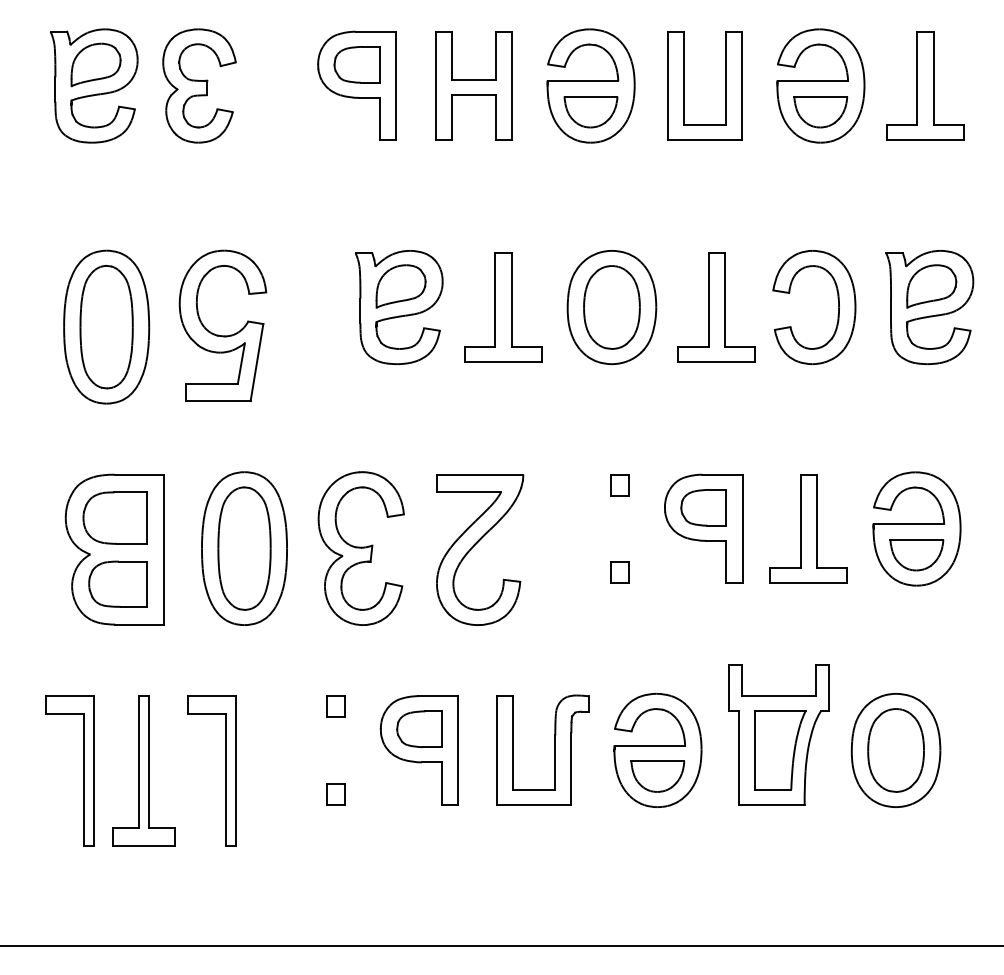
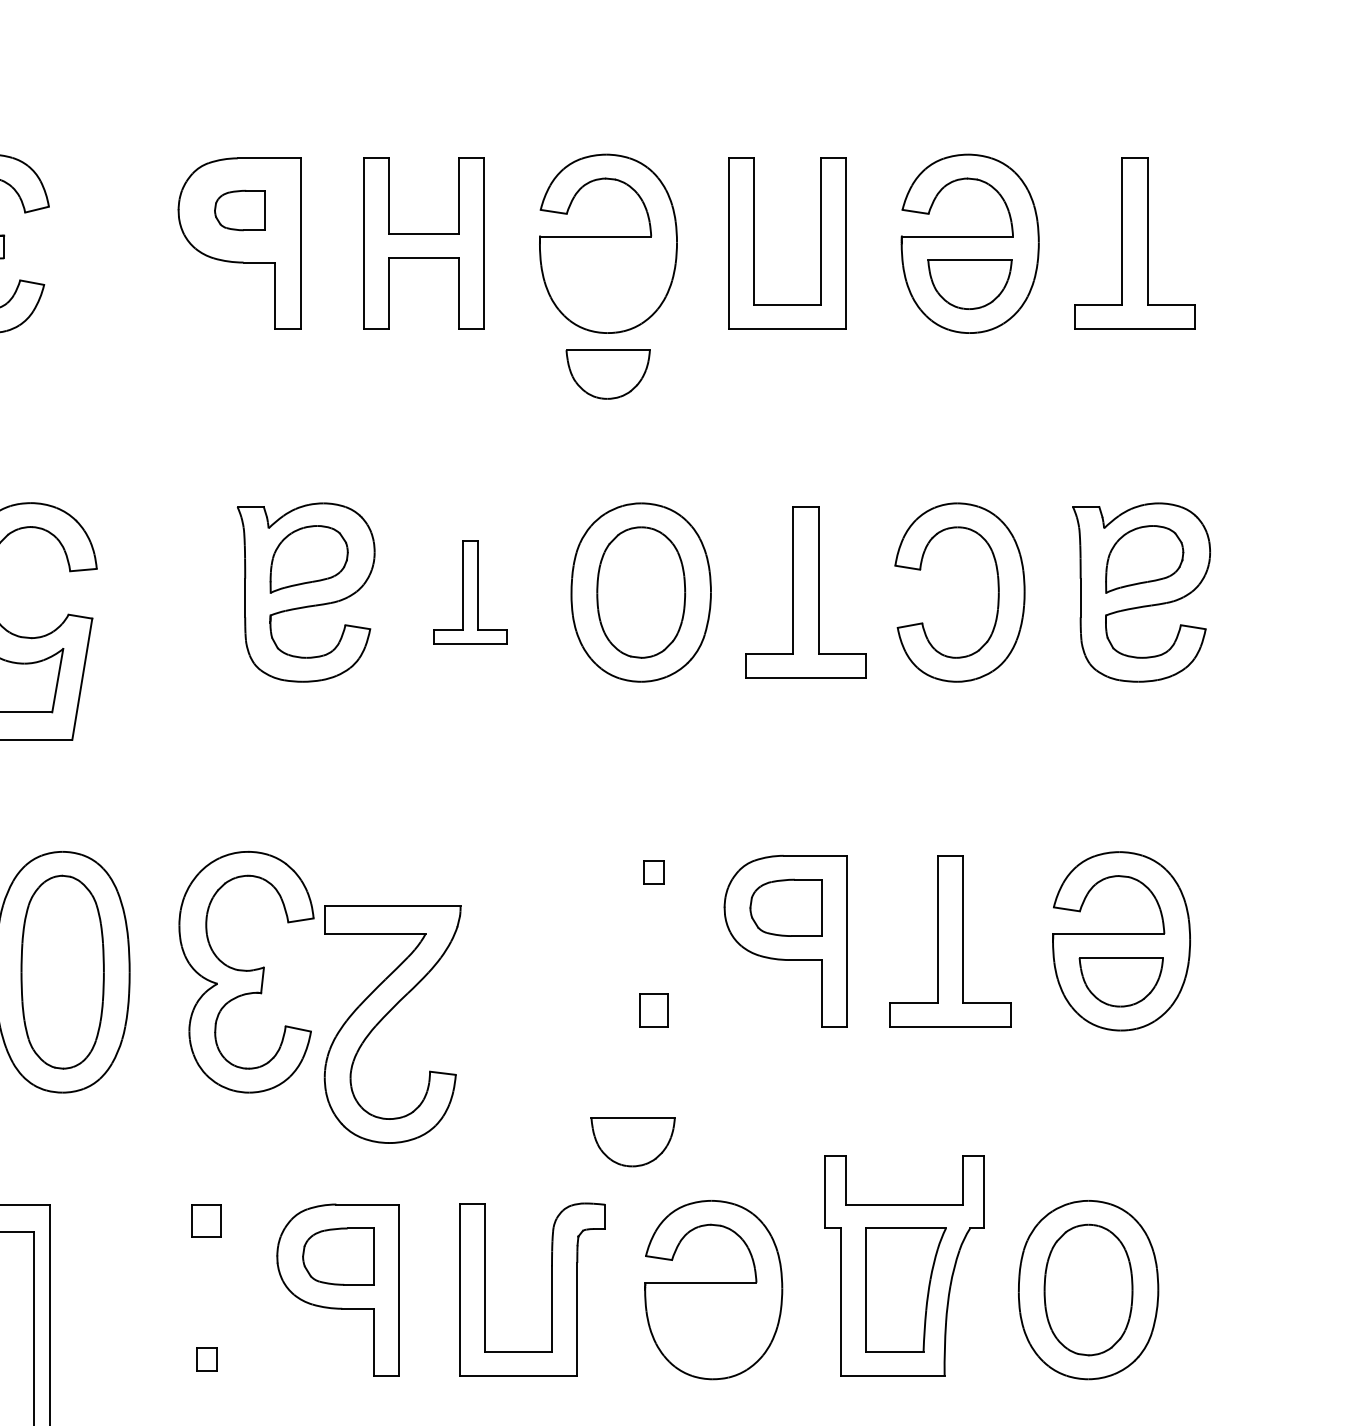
part: (356, 64) -> (238, 209), size x0.7
part: (590, 112) -> (607, 375), moved
part: (503, 307) -> (470, 592), size x0.6
part: (619, 485) -> (653, 872), size x0.7
part: (476, 544) -> (386, 1016), moved
part: (657, 776) -> (632, 1142), moved
part: (335, 794) -> (205, 1359), size x0.7

